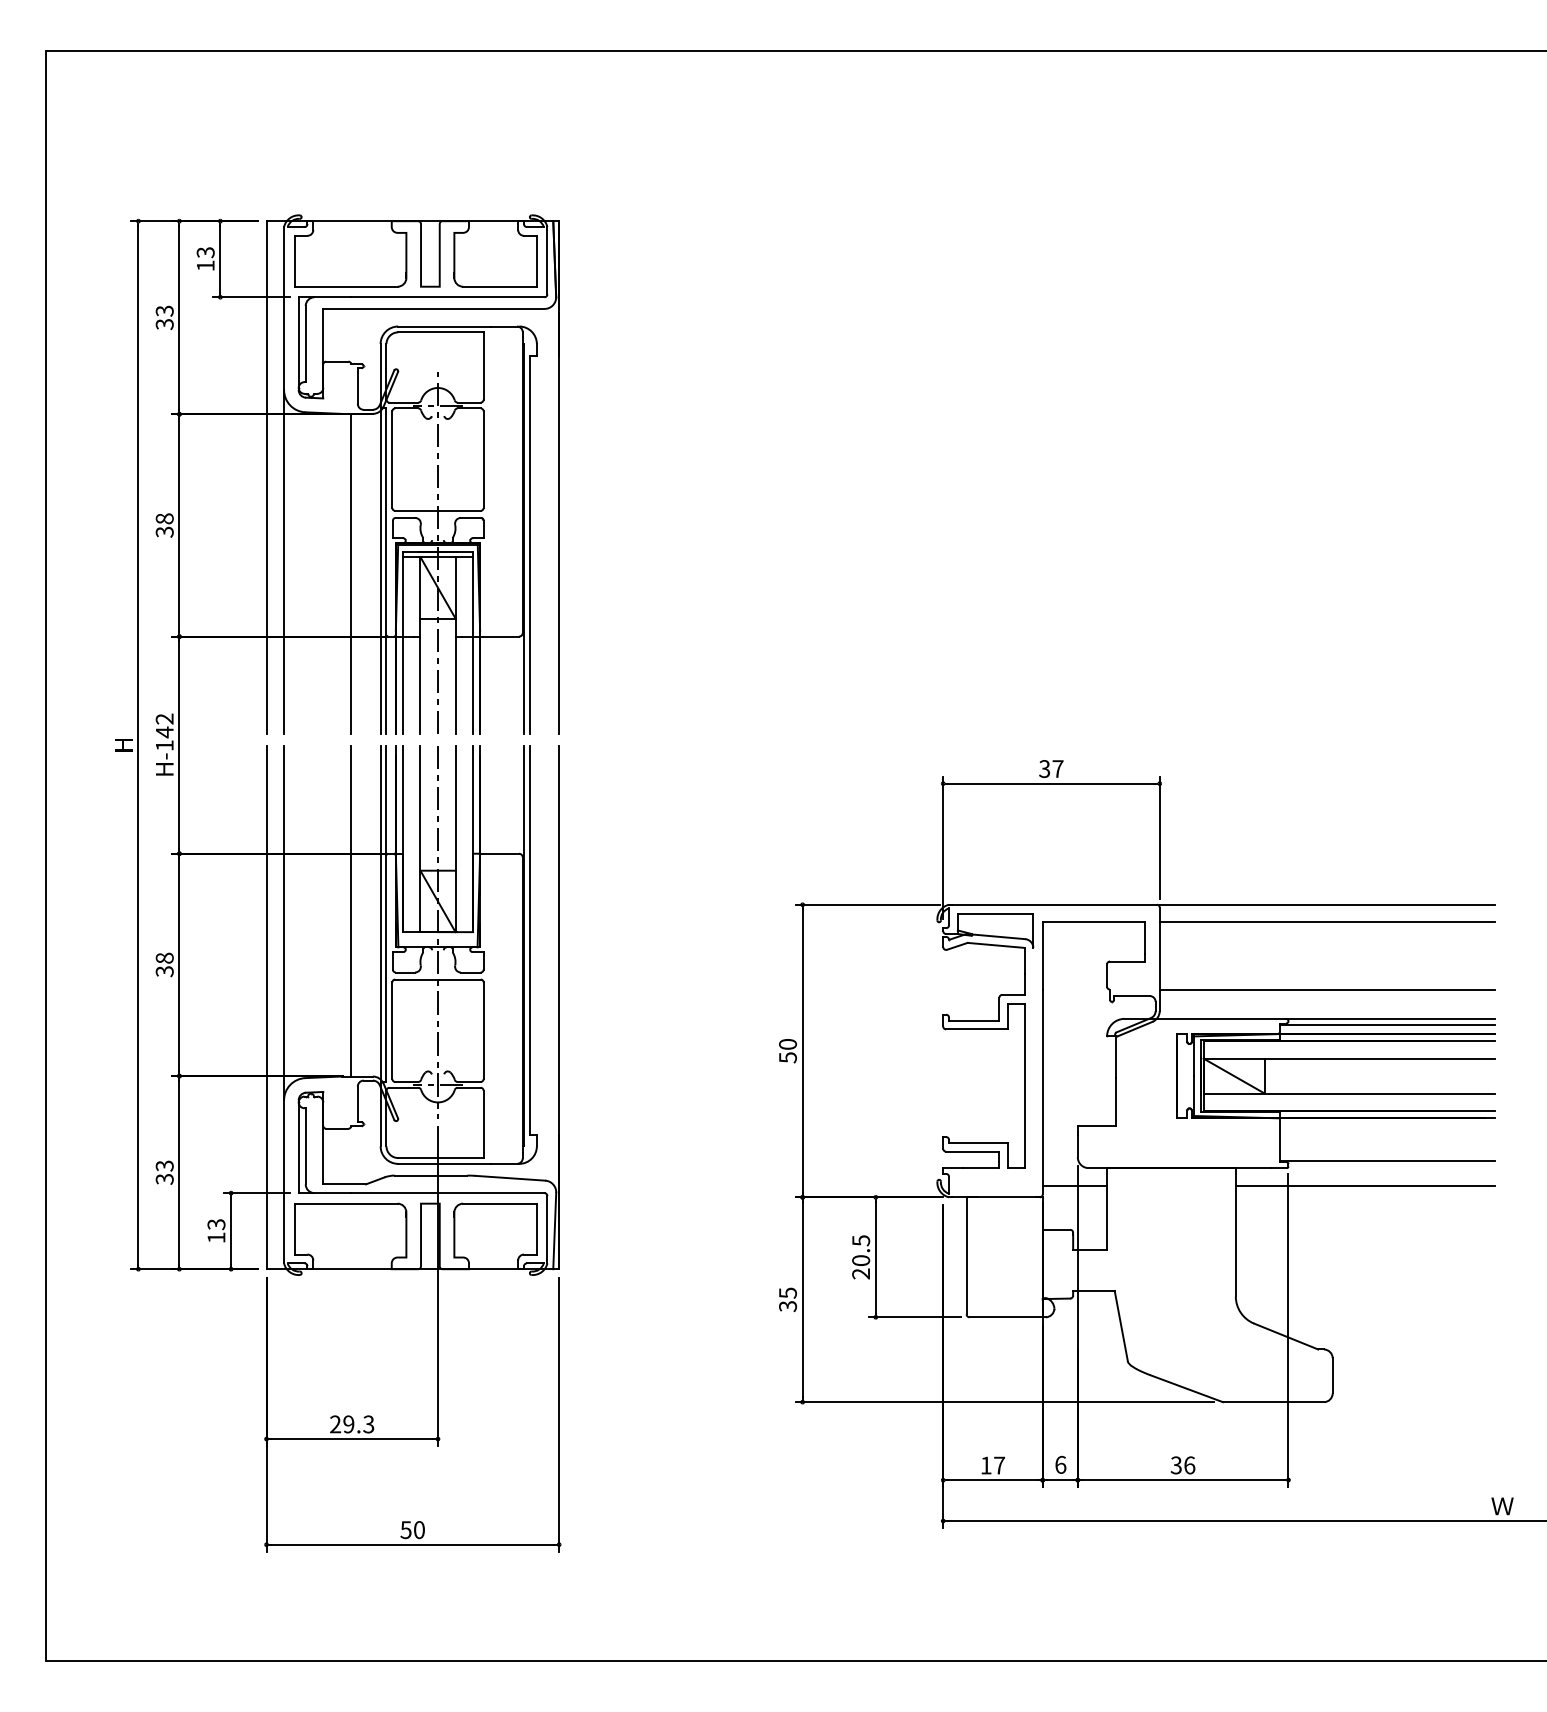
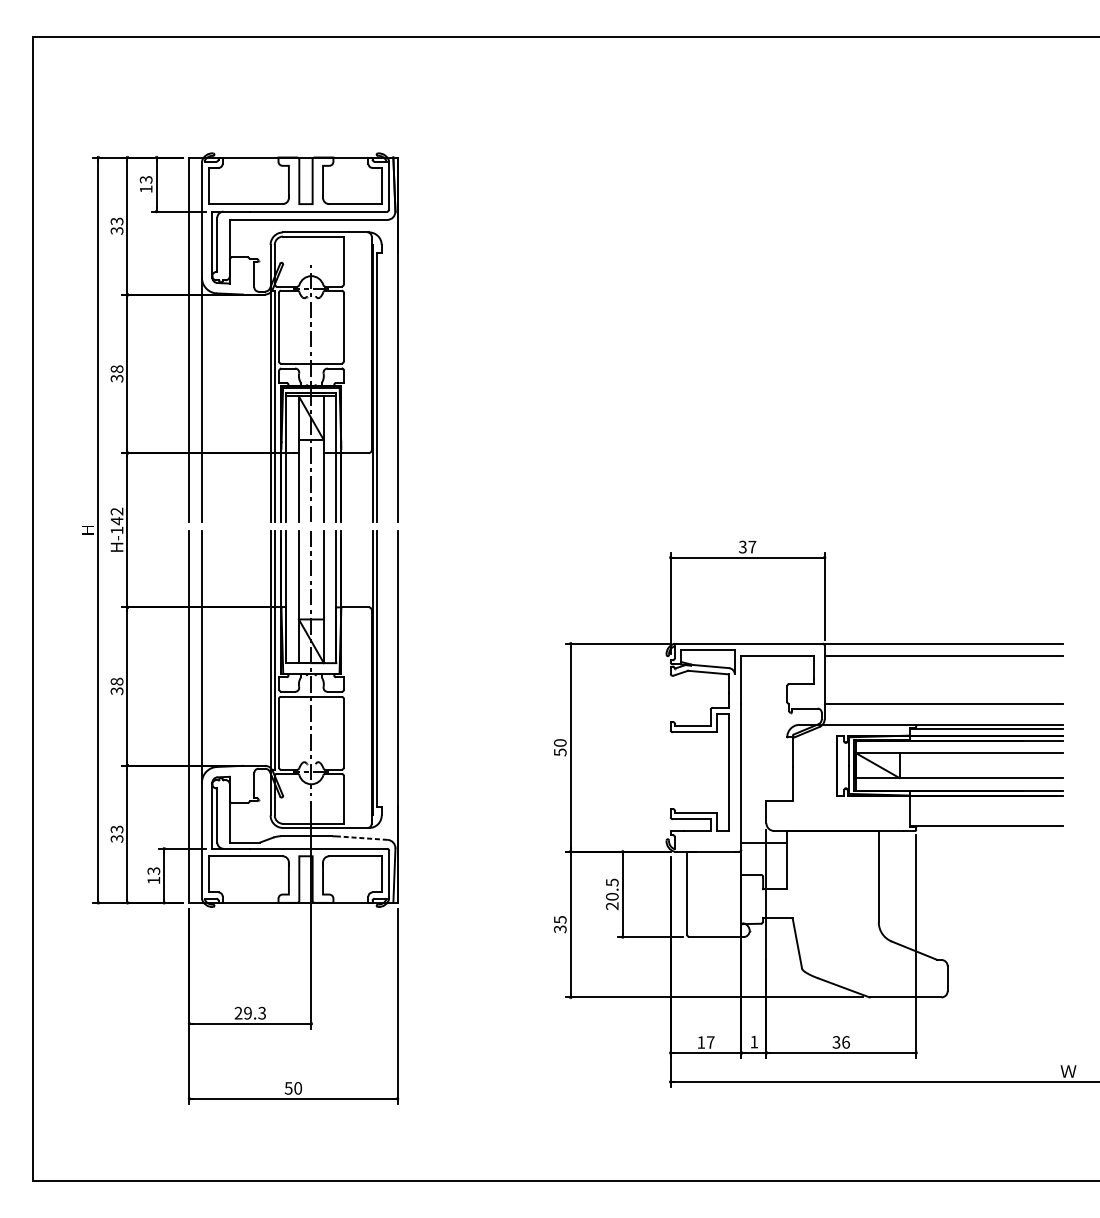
line: (351, 573) -> (249, 408), removed
line: (351, 910) -> (249, 647), removed
line: (509, 1178) -> (362, 838), solid -> dashed
line: (1364, 1185) -> (970, 843), removed
text: (1060, 1464) -> (754, 1041), 6 -> 1

